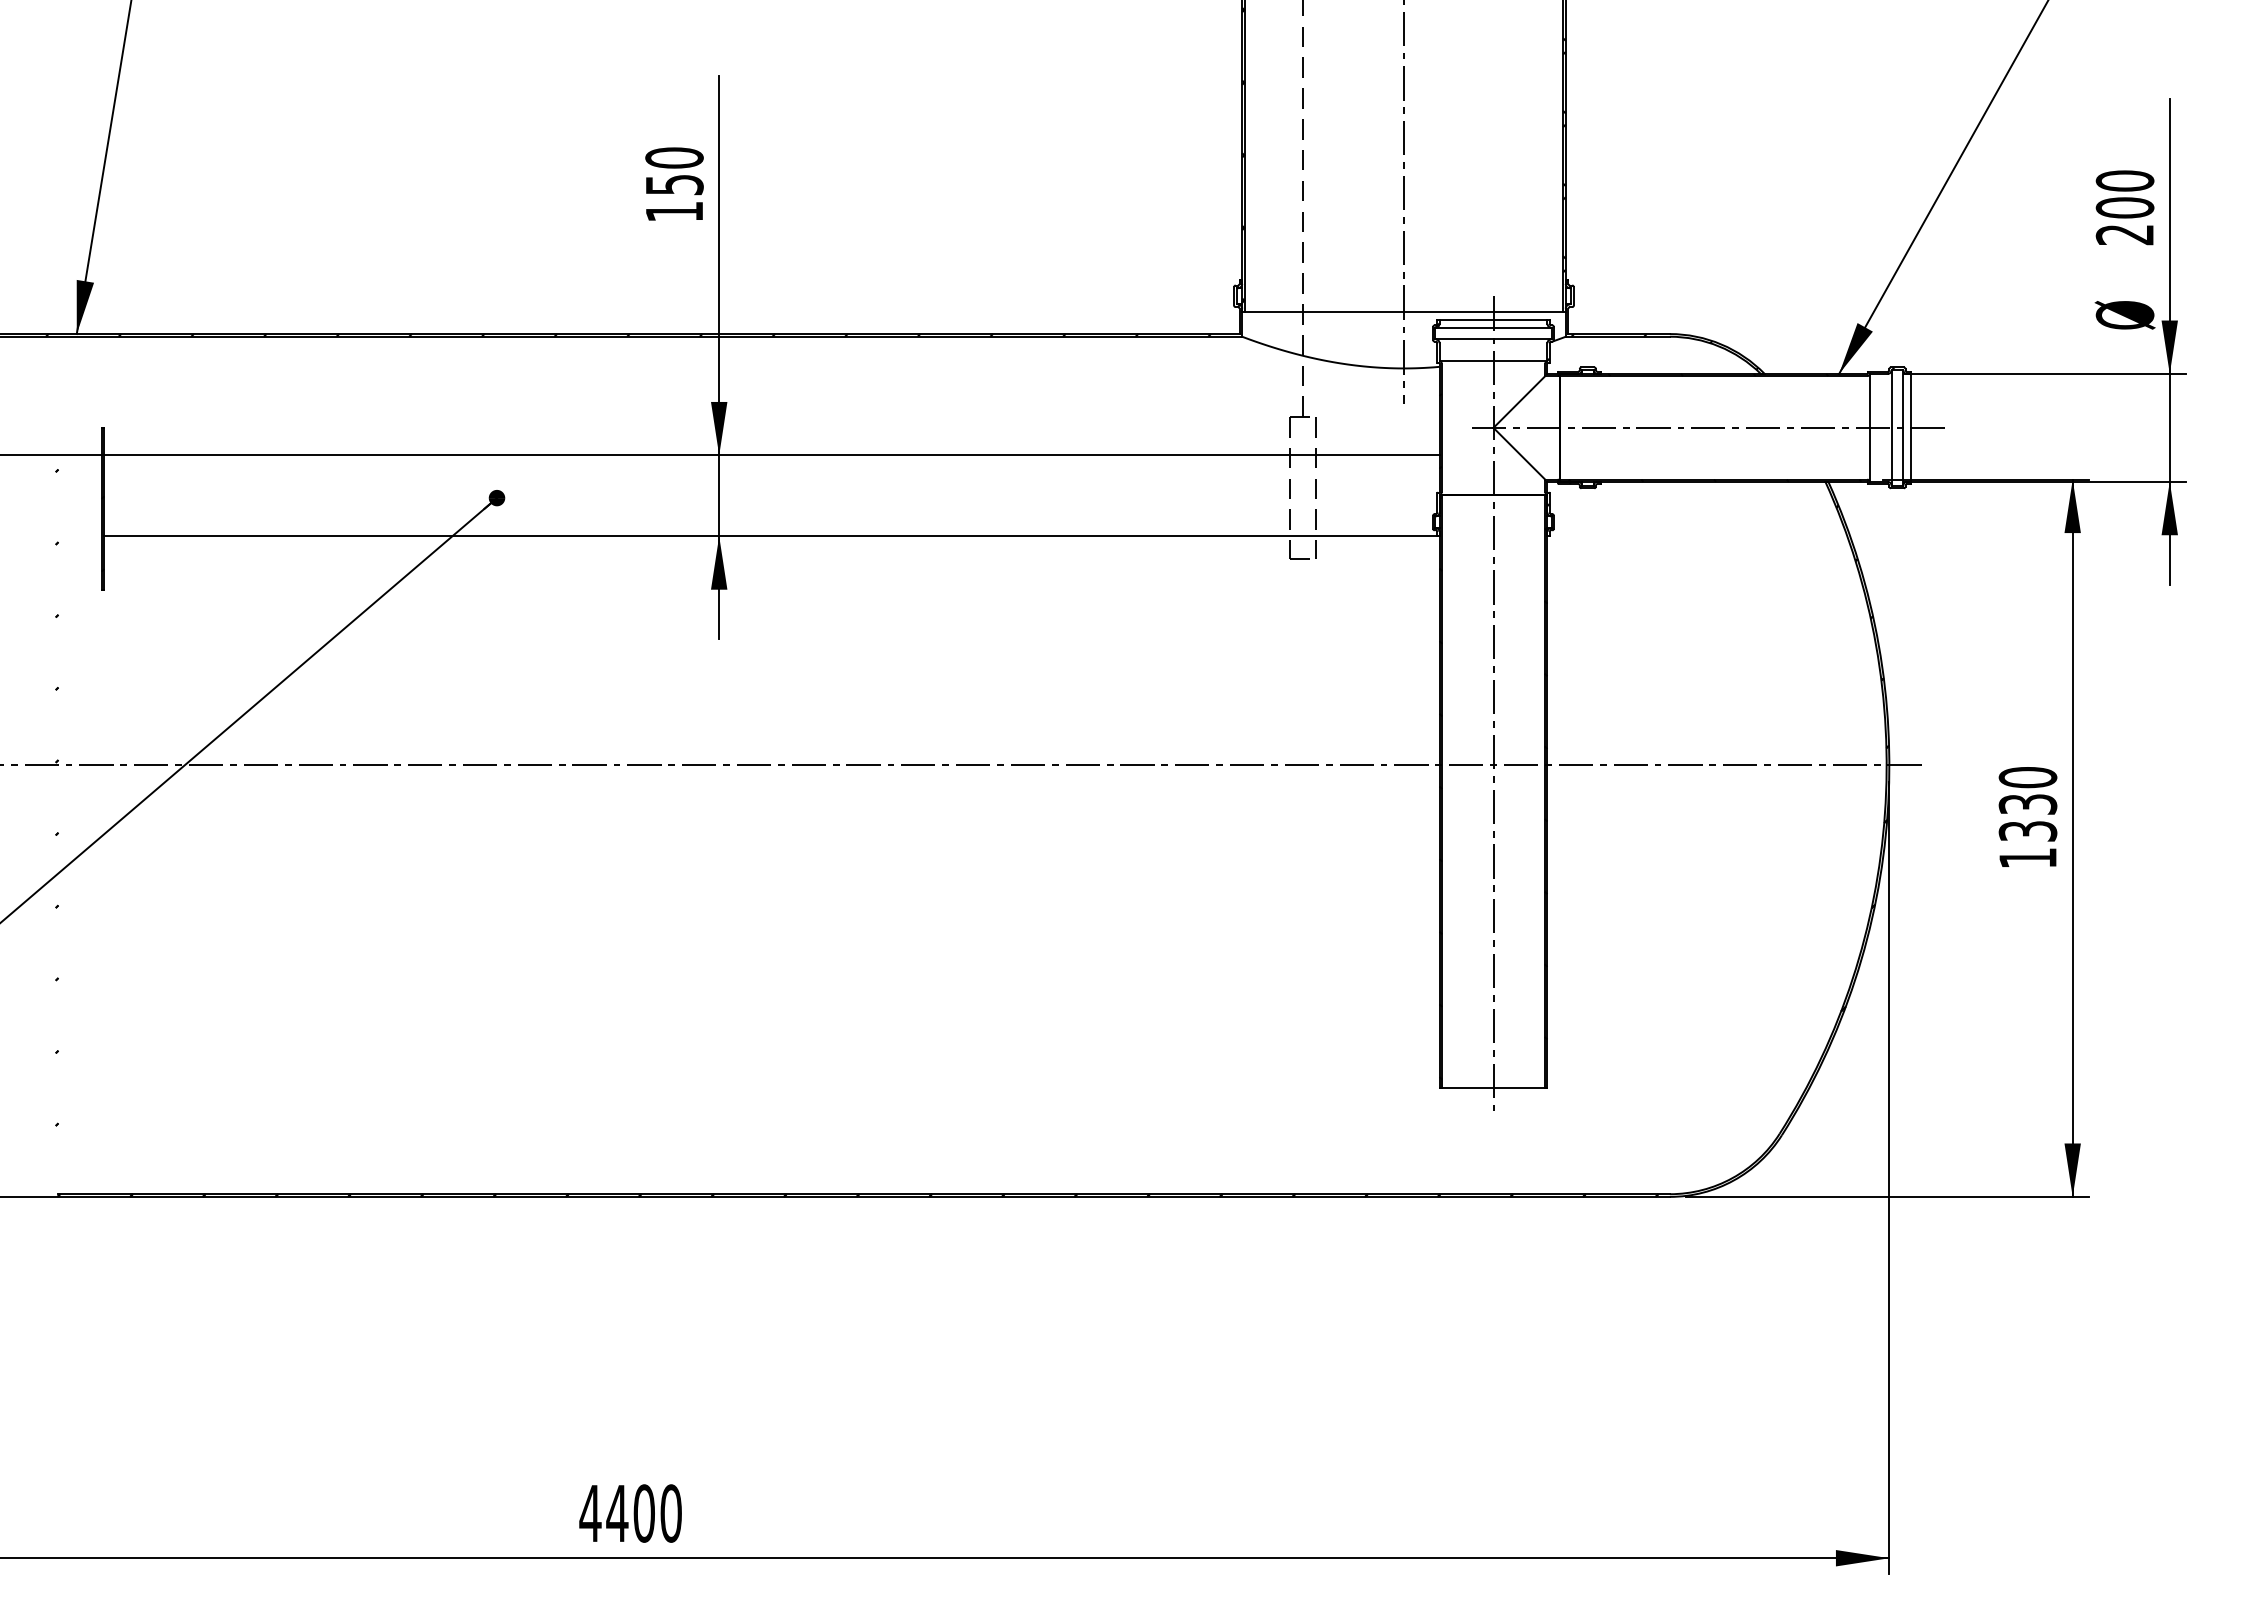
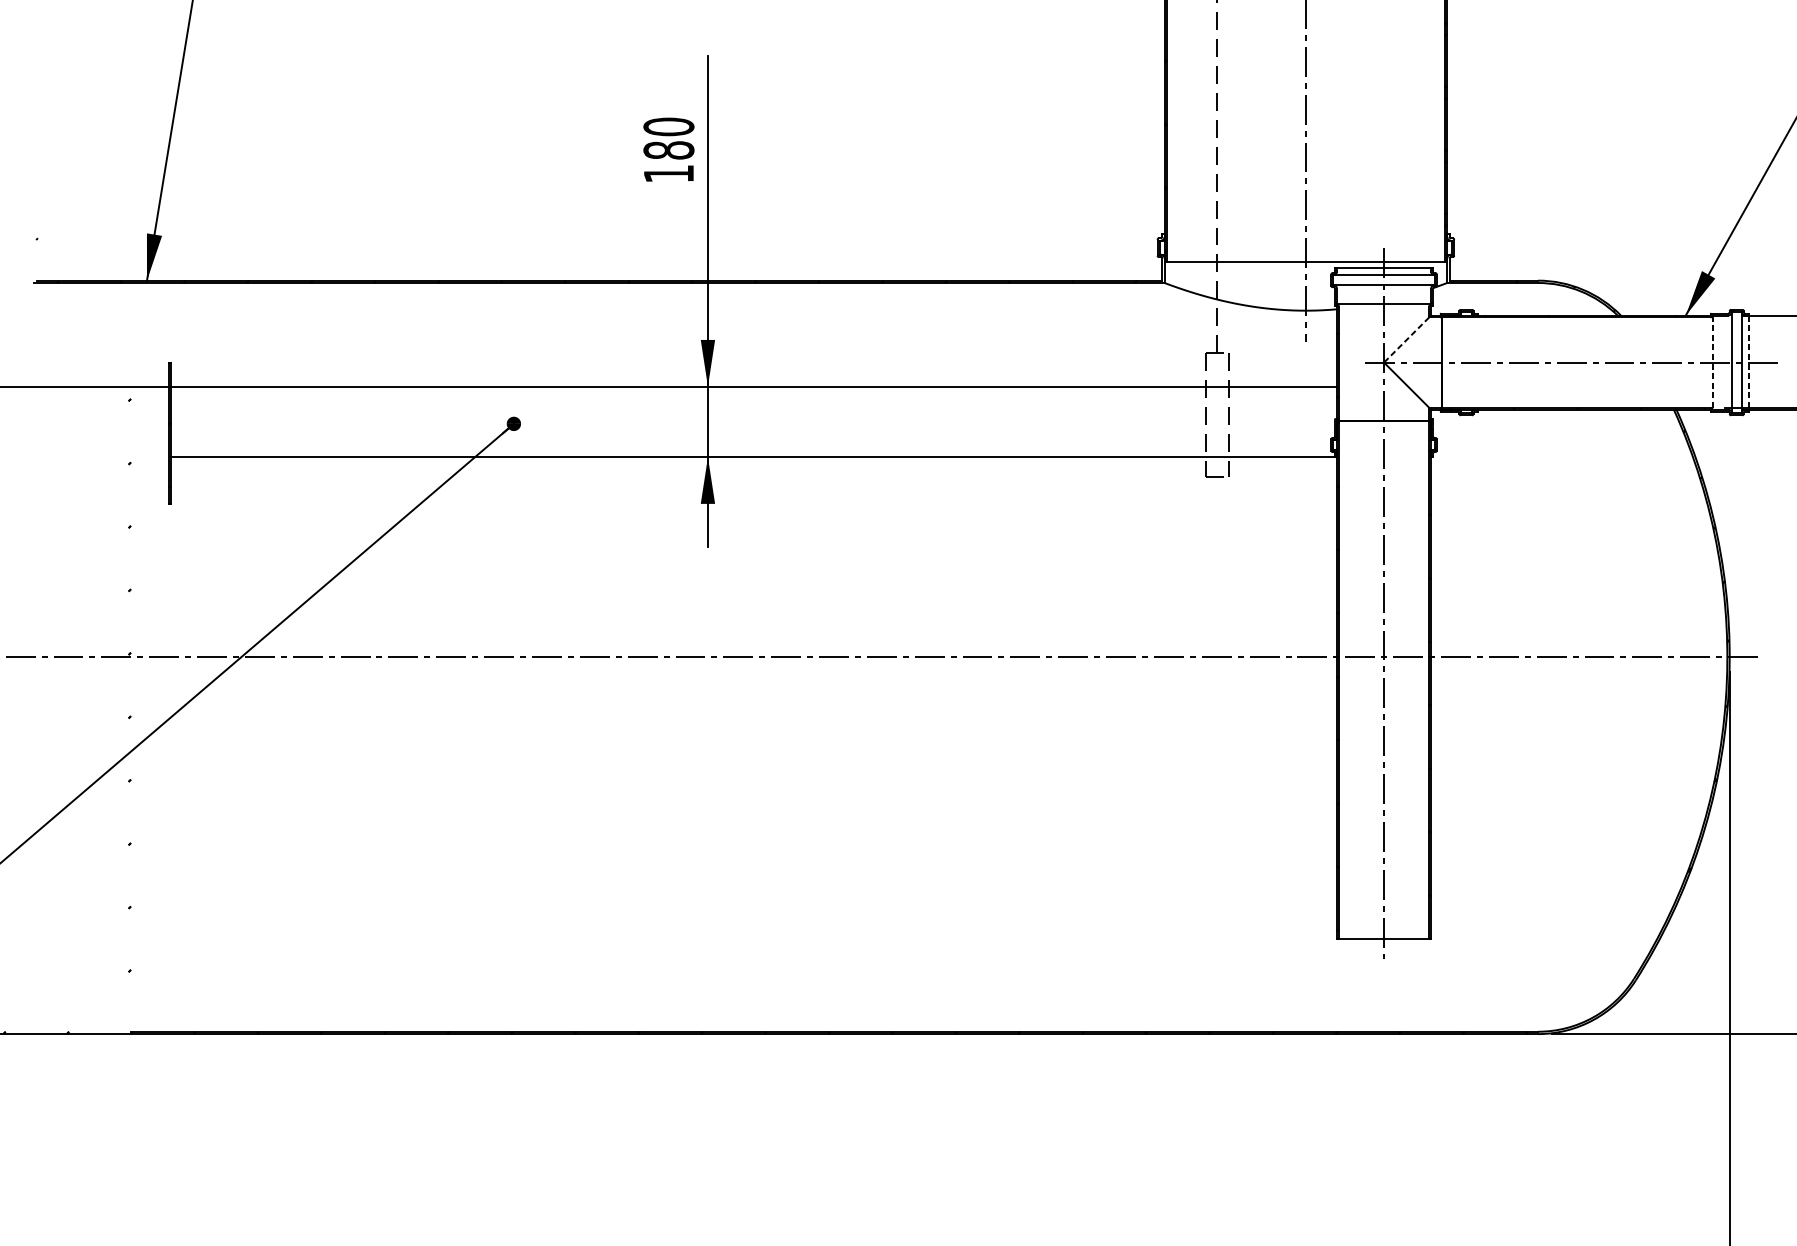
text: (674, 184) -> (668, 150), 150 -> 180
line: (1519, 402) -> (1406, 340), solid -> dashed
line: (1869, 427) -> (1712, 362), solid -> dashed
line: (1910, 427) -> (1748, 362), solid -> dashed

